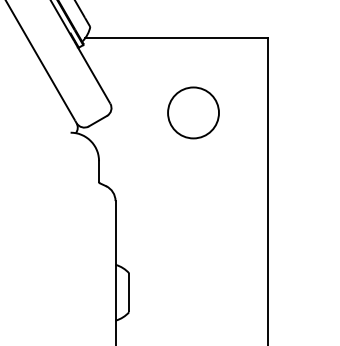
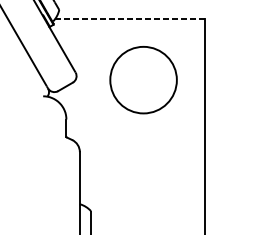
line: (176, 38) -> (129, 19), solid -> dashed
circle: (193, 112) -> (143, 79), size x1.6

